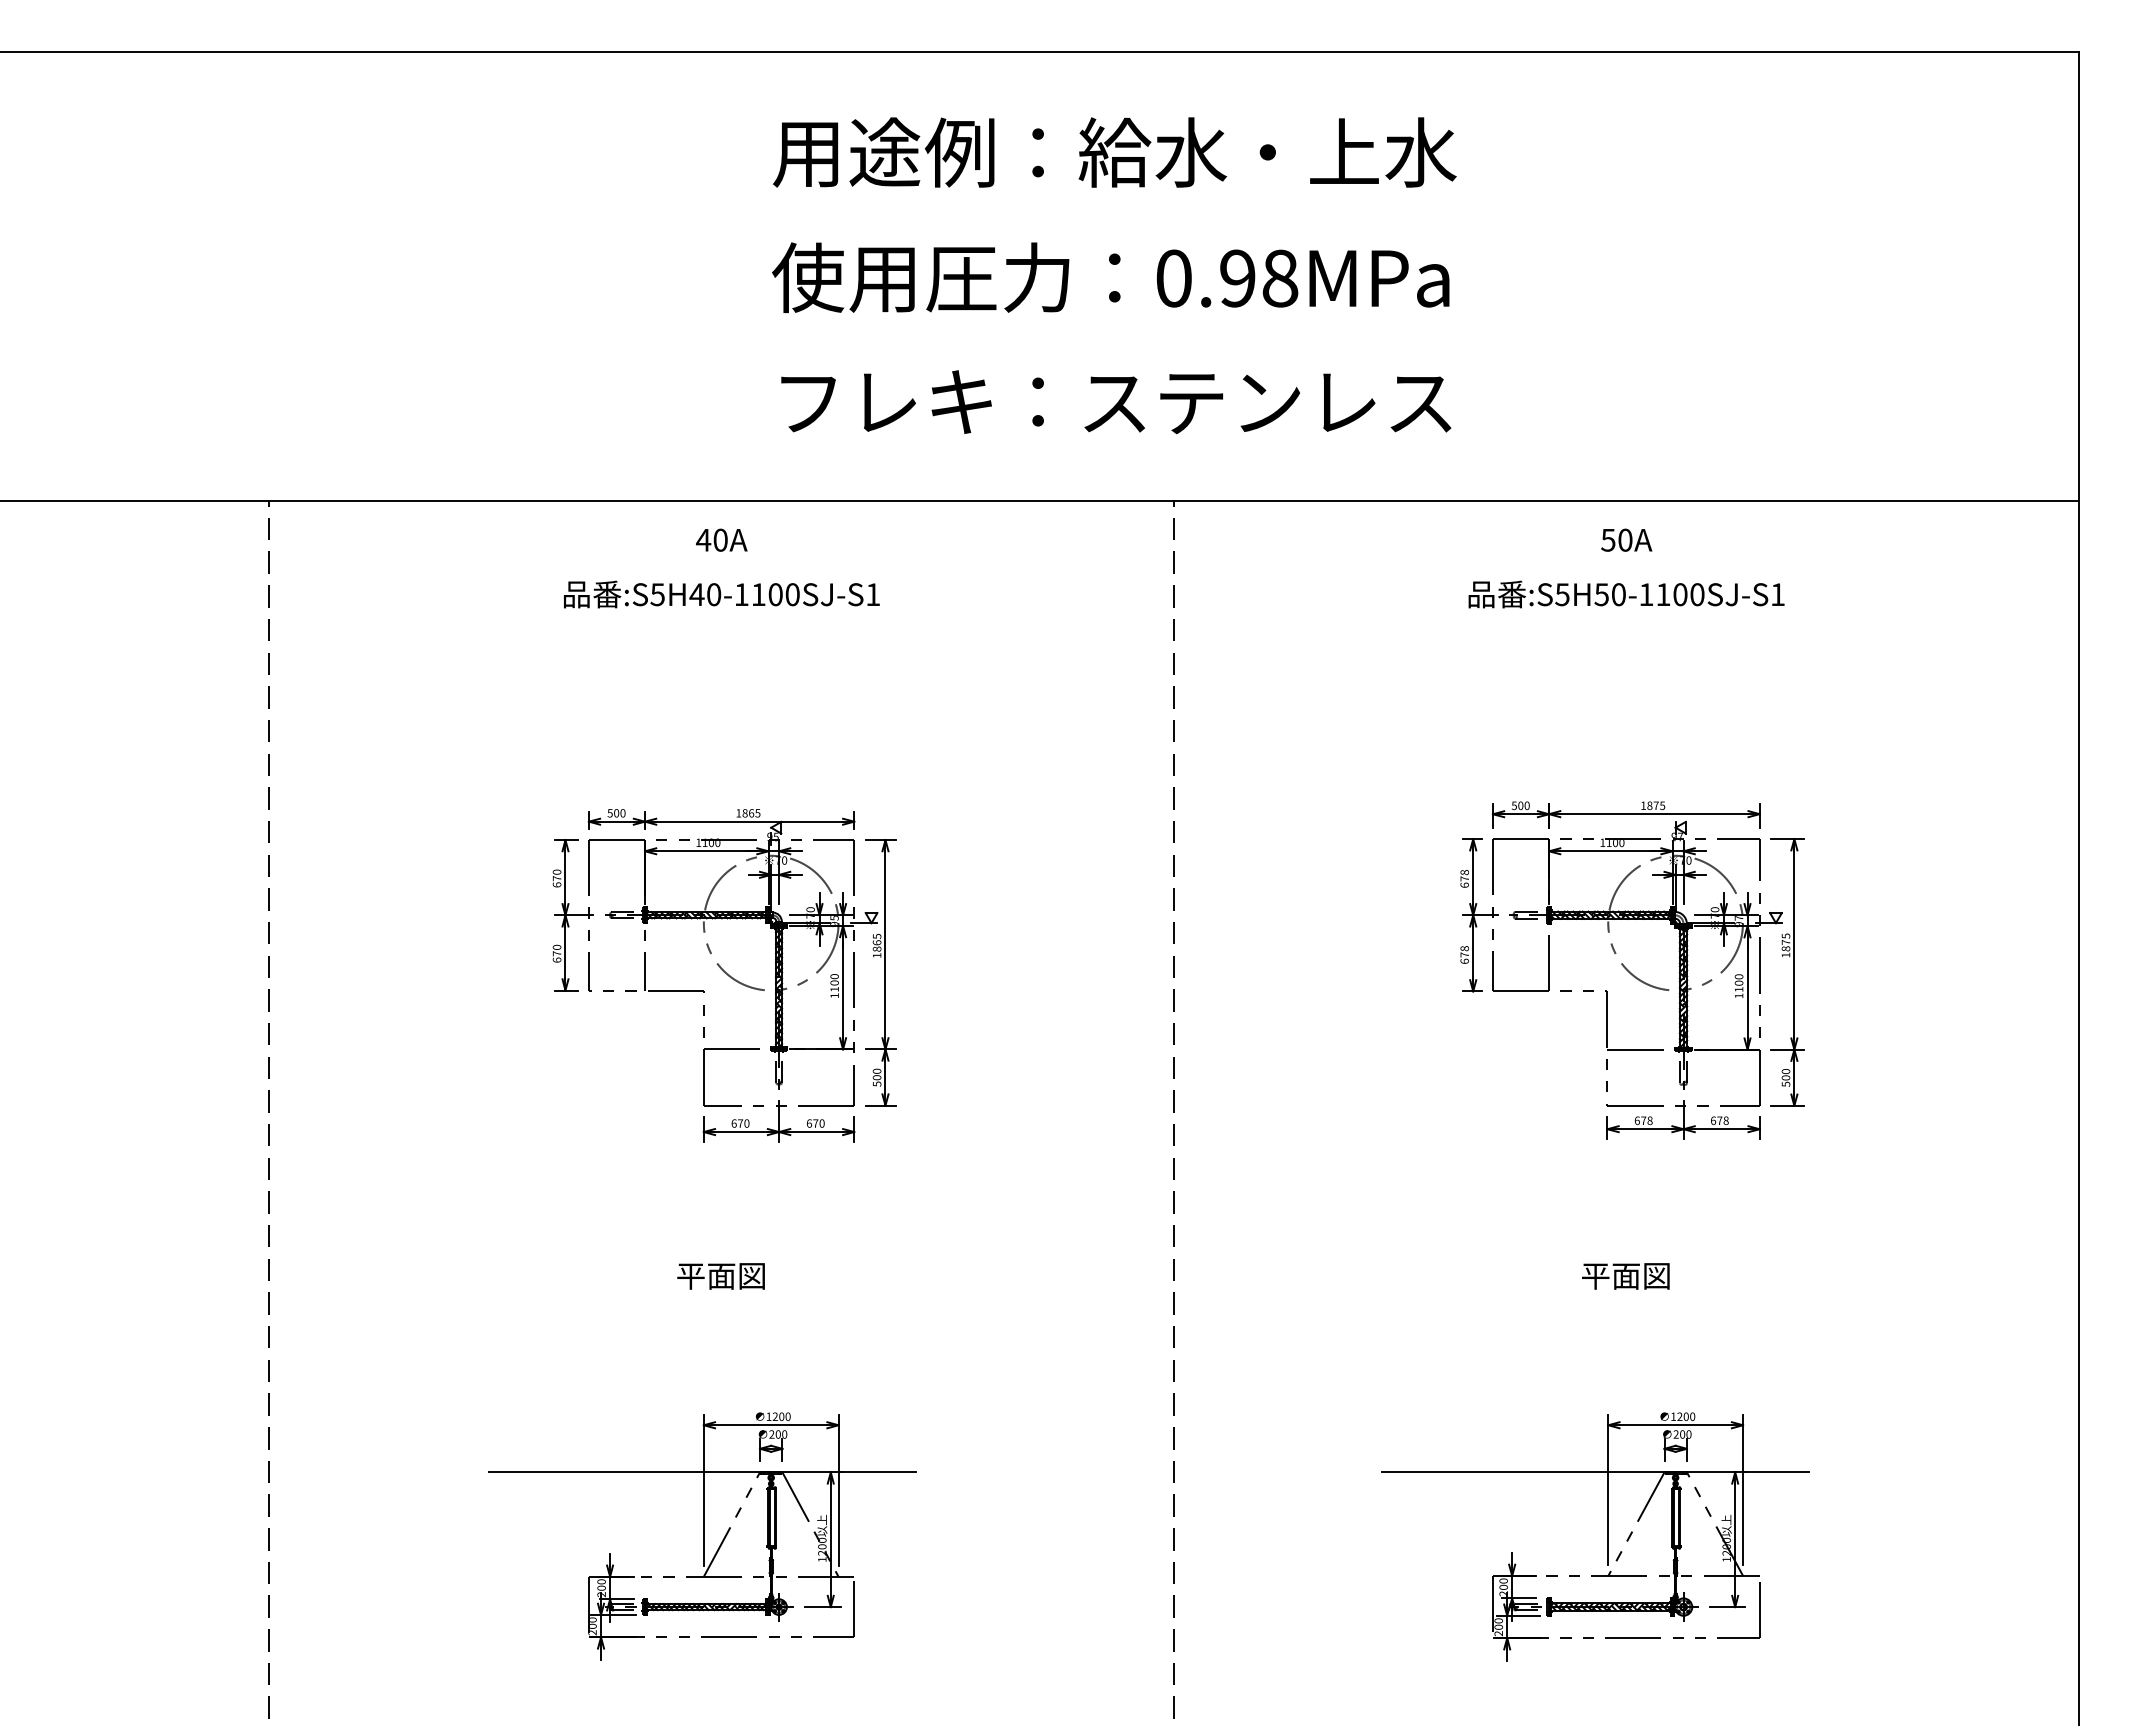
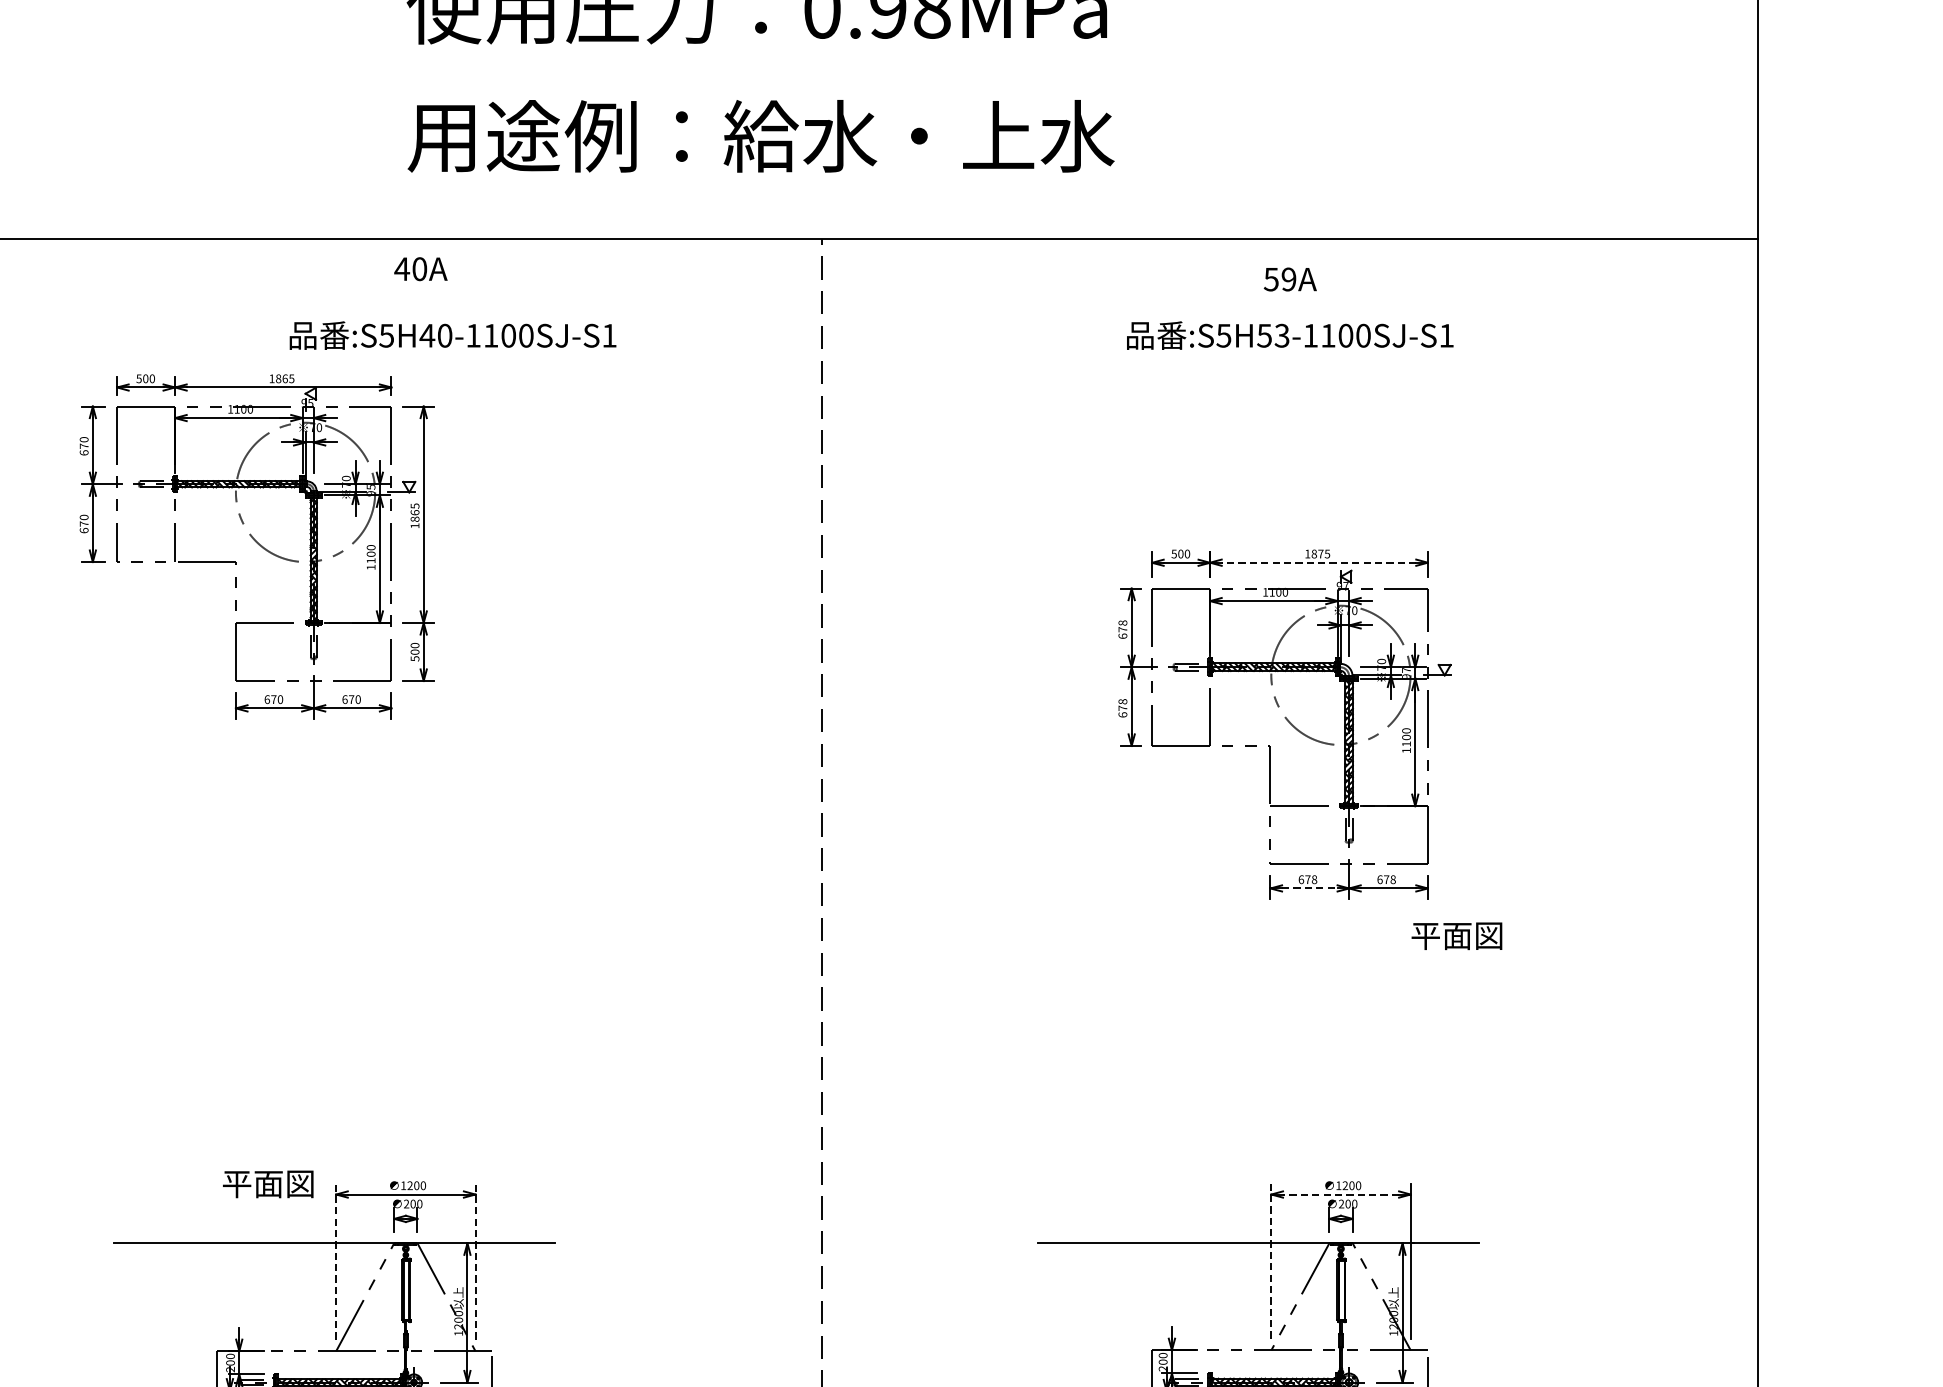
text: (1114, 401) -> (760, 136), フレキ：ステンレス -> 用途例：給水・上水
text: (721, 539) -> (420, 268), moved
text: (1625, 539) -> (1289, 278), 50A -> 59A
text: (721, 594) -> (452, 335), moved
text: (1618, 594) -> (1281, 335), :S5H50-1100SJ-S1 -> :S5H53-1100SJ-S1
line: (1653, 814) -> (1318, 563), solid -> dashed
part: (1787, 972) -> (1456, 726), removed
part: (724, 975) -> (257, 546), moved
line: (1645, 1129) -> (1309, 888), solid -> dashed
text: (720, 1276) -> (267, 1184), moved
text: (1625, 1276) -> (1456, 936), moved
line: (1675, 1425) -> (1340, 1194), solid -> dashed
line: (703, 1489) -> (335, 1260), solid -> dashed
line: (838, 1489) -> (475, 1260), solid -> dashed
line: (1608, 1489) -> (1271, 1260), solid -> dashed

